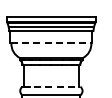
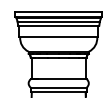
line: (51, 43) -> (58, 37), dashed -> solid
line: (51, 86) -> (58, 79), dashed -> solid

